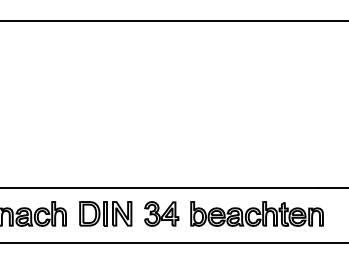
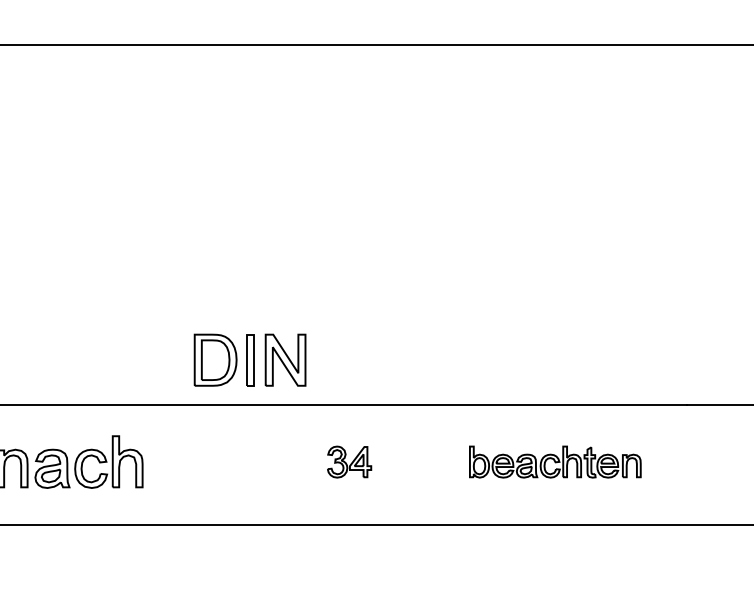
part: (105, 213) -> (249, 359), moved
part: (161, 213) -> (348, 461), size x0.6
part: (256, 213) -> (554, 461), size x0.6

